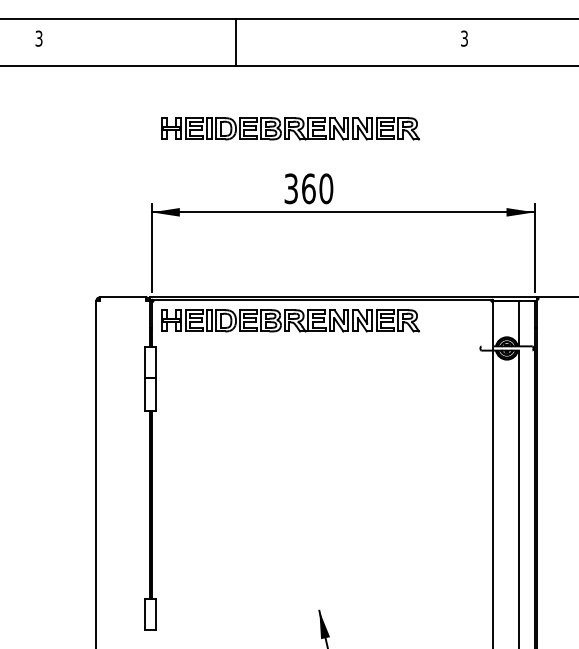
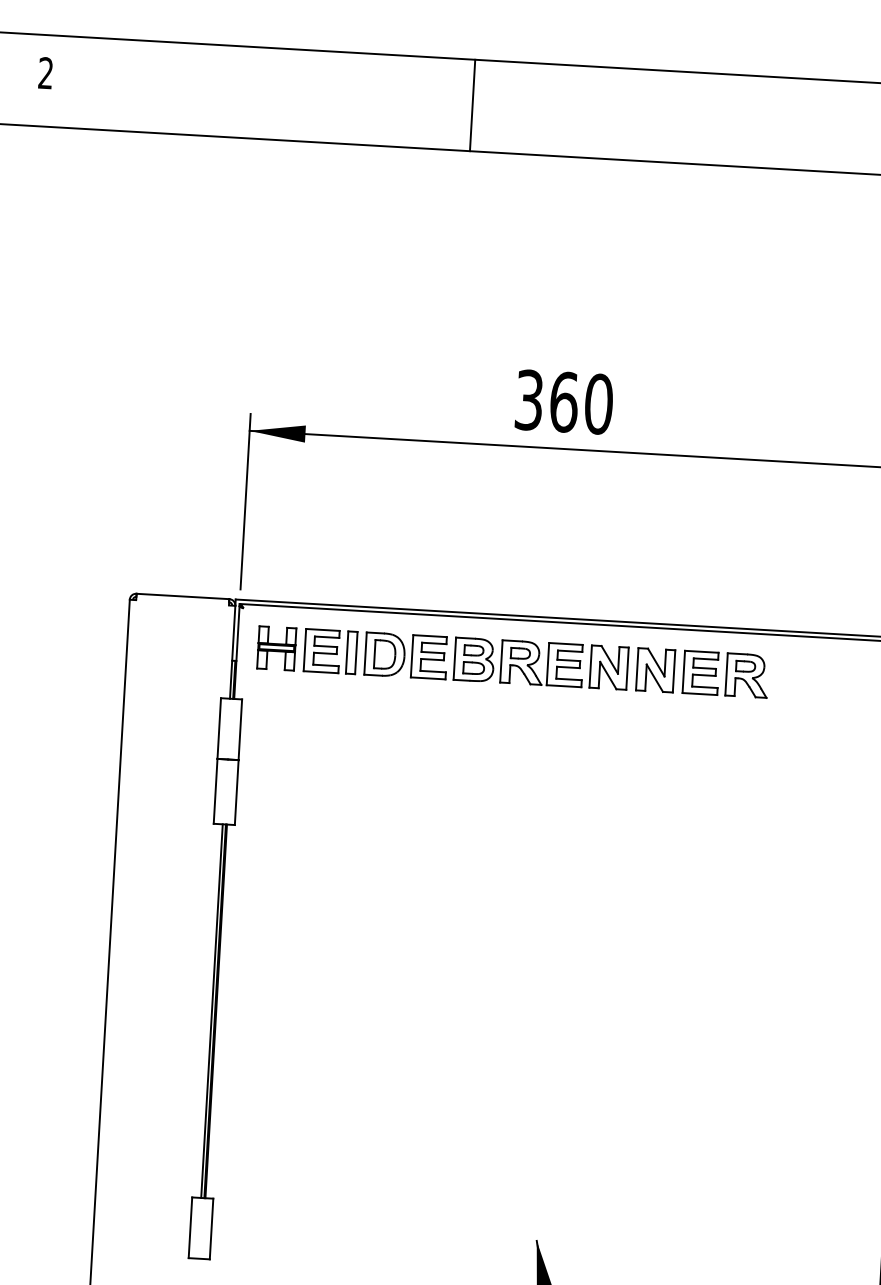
text: (38, 38) -> (44, 72), 3 -> 2
line: (236, 42) -> (473, 105), moved
part: (290, 128) -> (534, 280), removed

